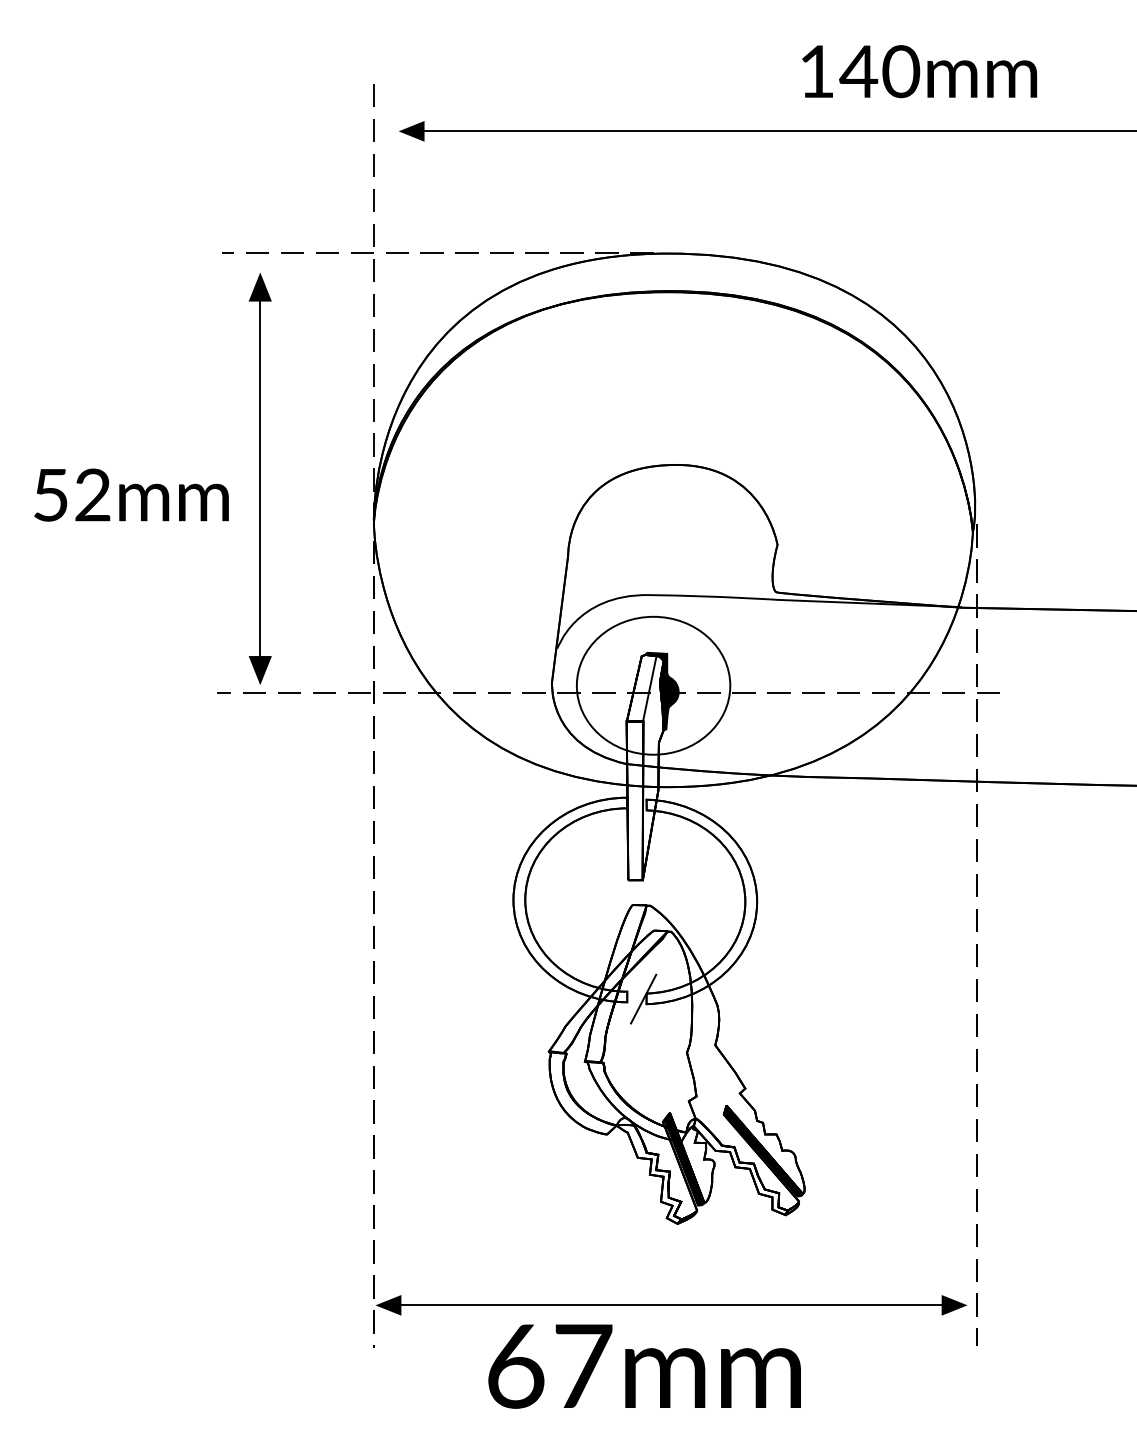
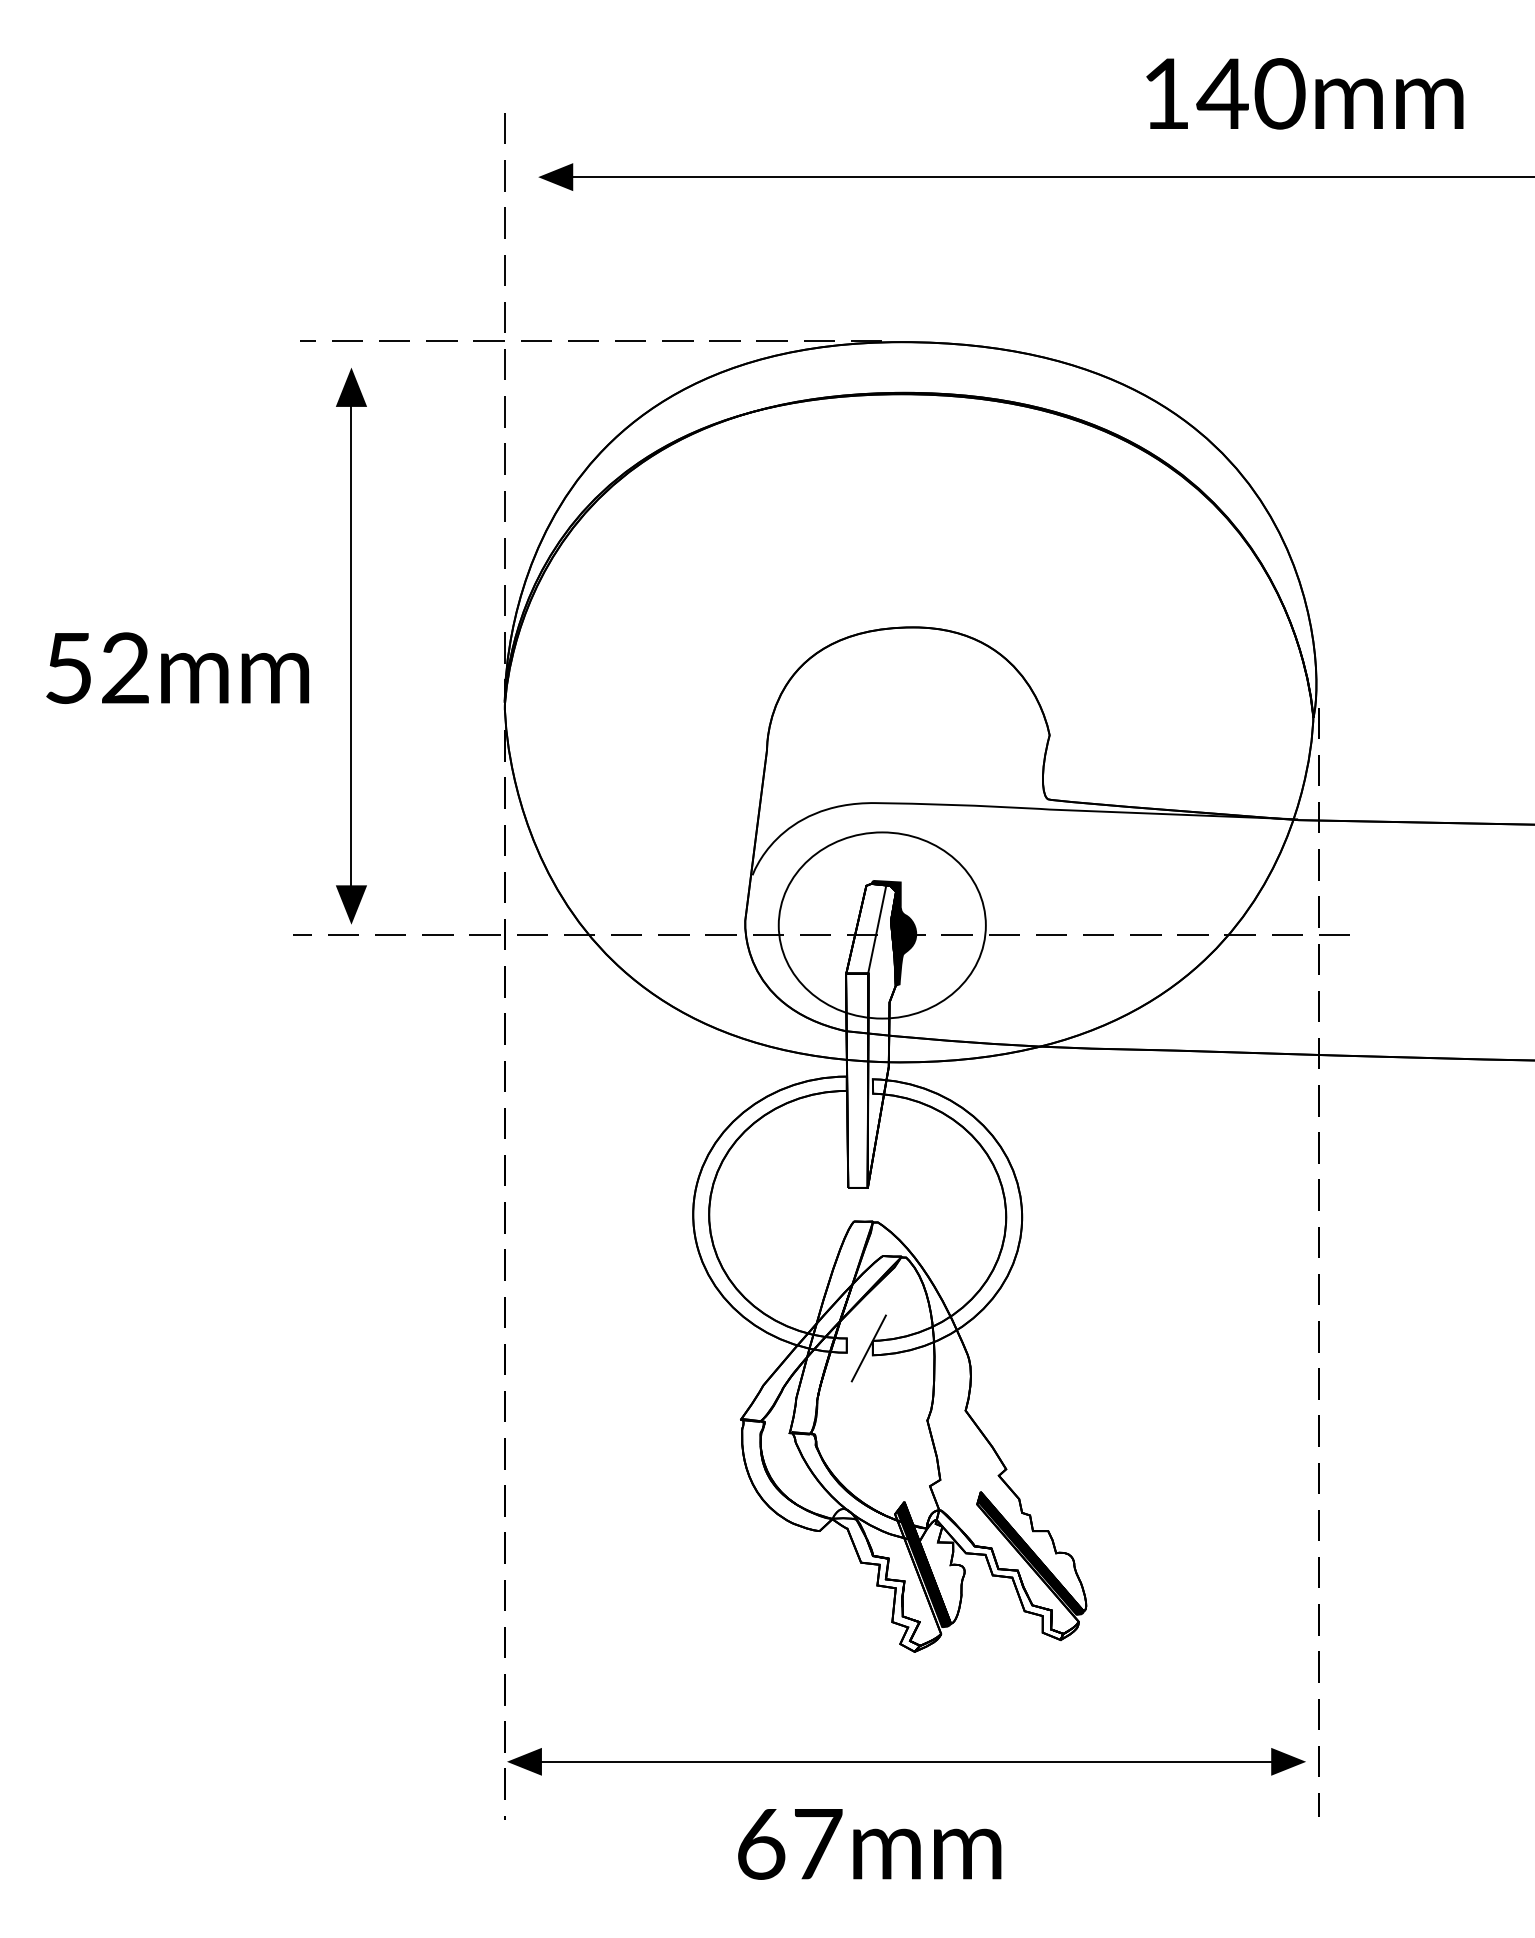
part: (919, 71) -> (1304, 93), moved
part: (643, 1366) -> (868, 1844), size x0.62

